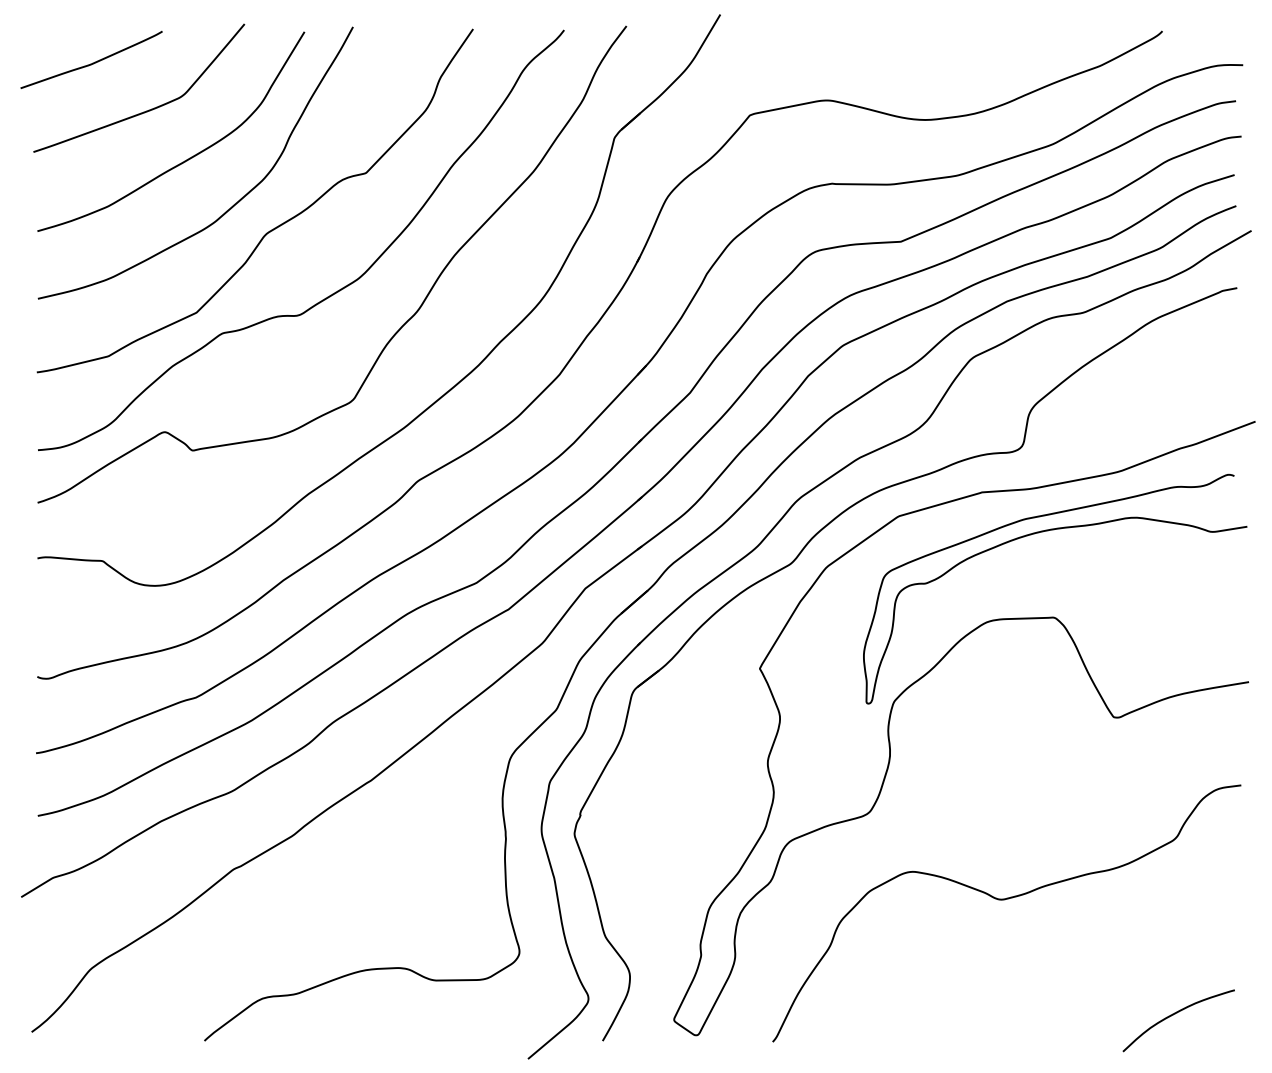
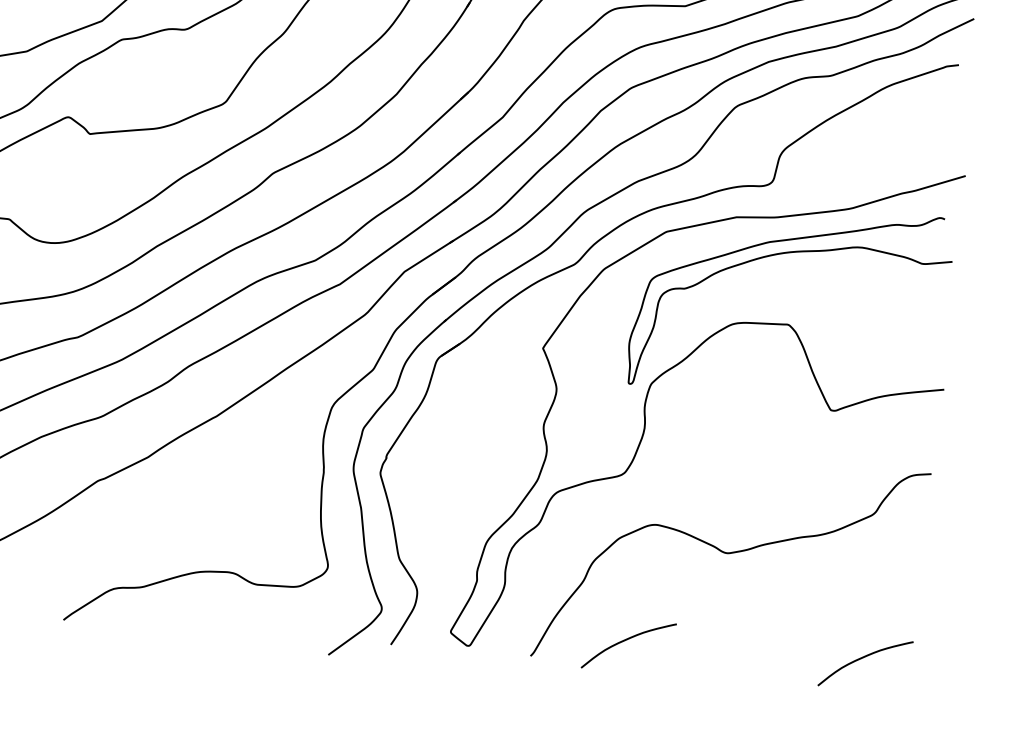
curve: (887, 1014) -> (626, 640), added

